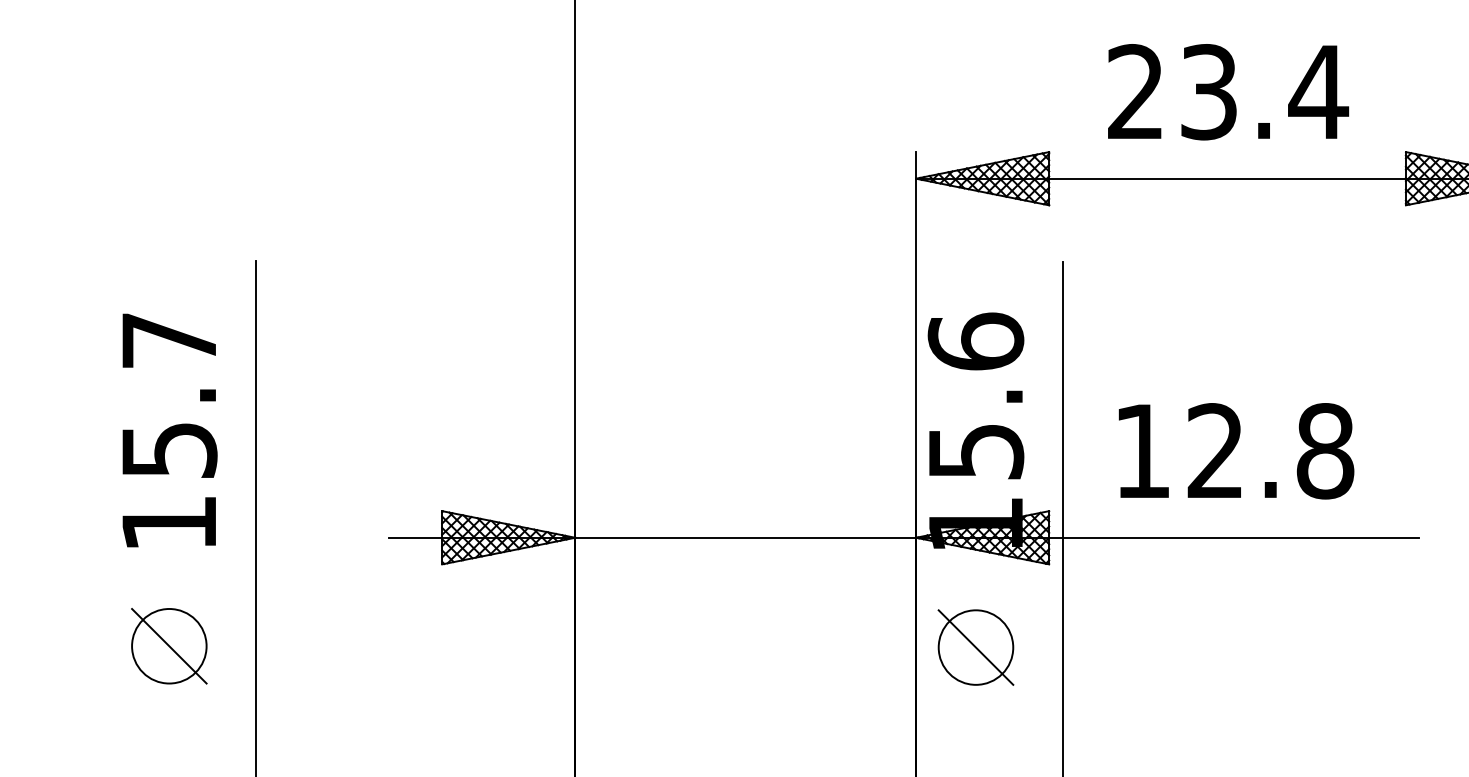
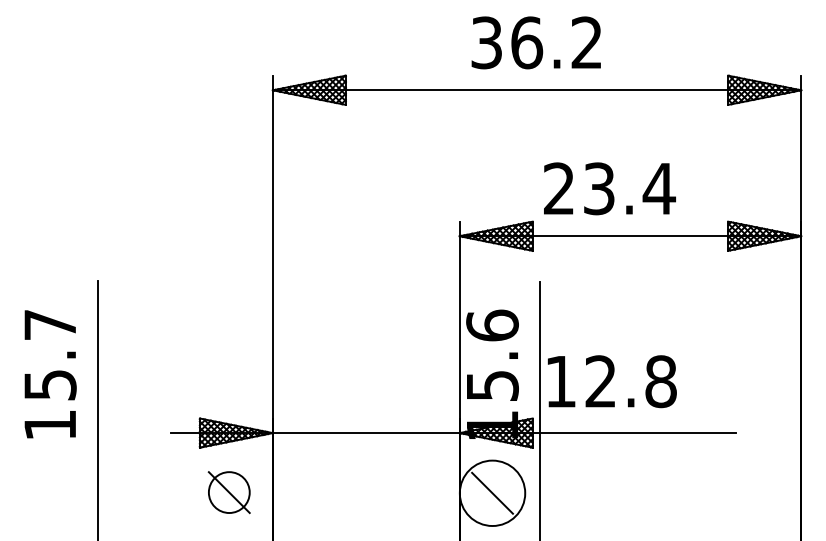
text: (1227, 91) -> (609, 188), moved
text: (1234, 450) -> (611, 381), moved
part: (167, 646) -> (228, 492), moved
circle: (975, 646) -> (492, 492), size x1.6

